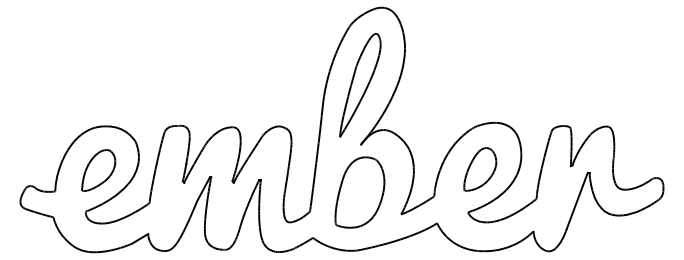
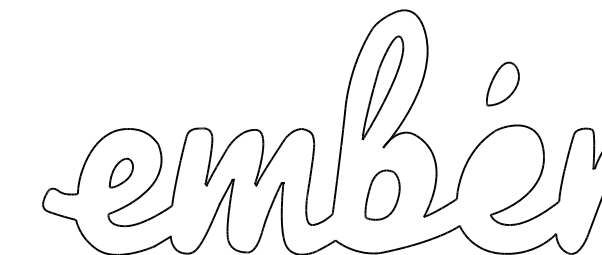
part: (480, 169) -> (503, 84), moved
part: (98, 170) -> (121, 173), size x0.7
part: (359, 192) -> (382, 195), size x0.7

